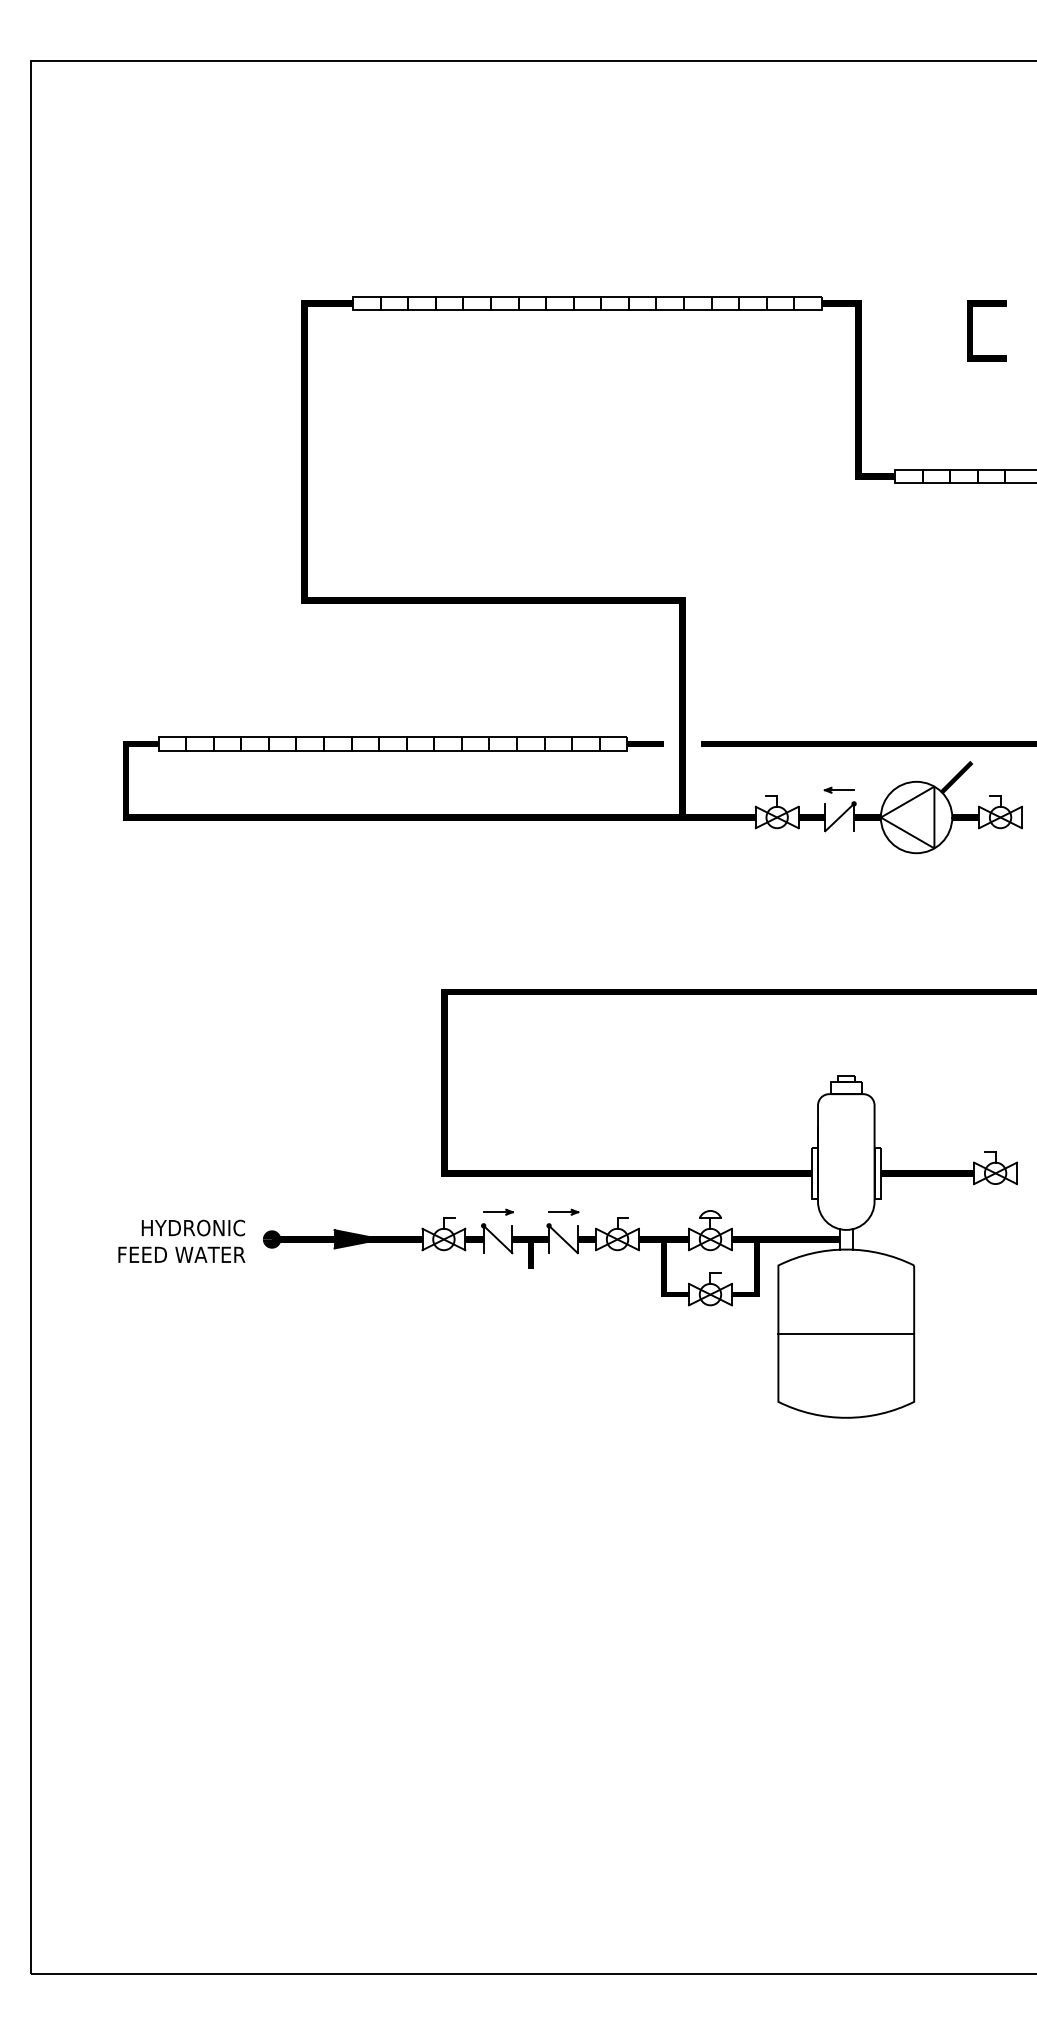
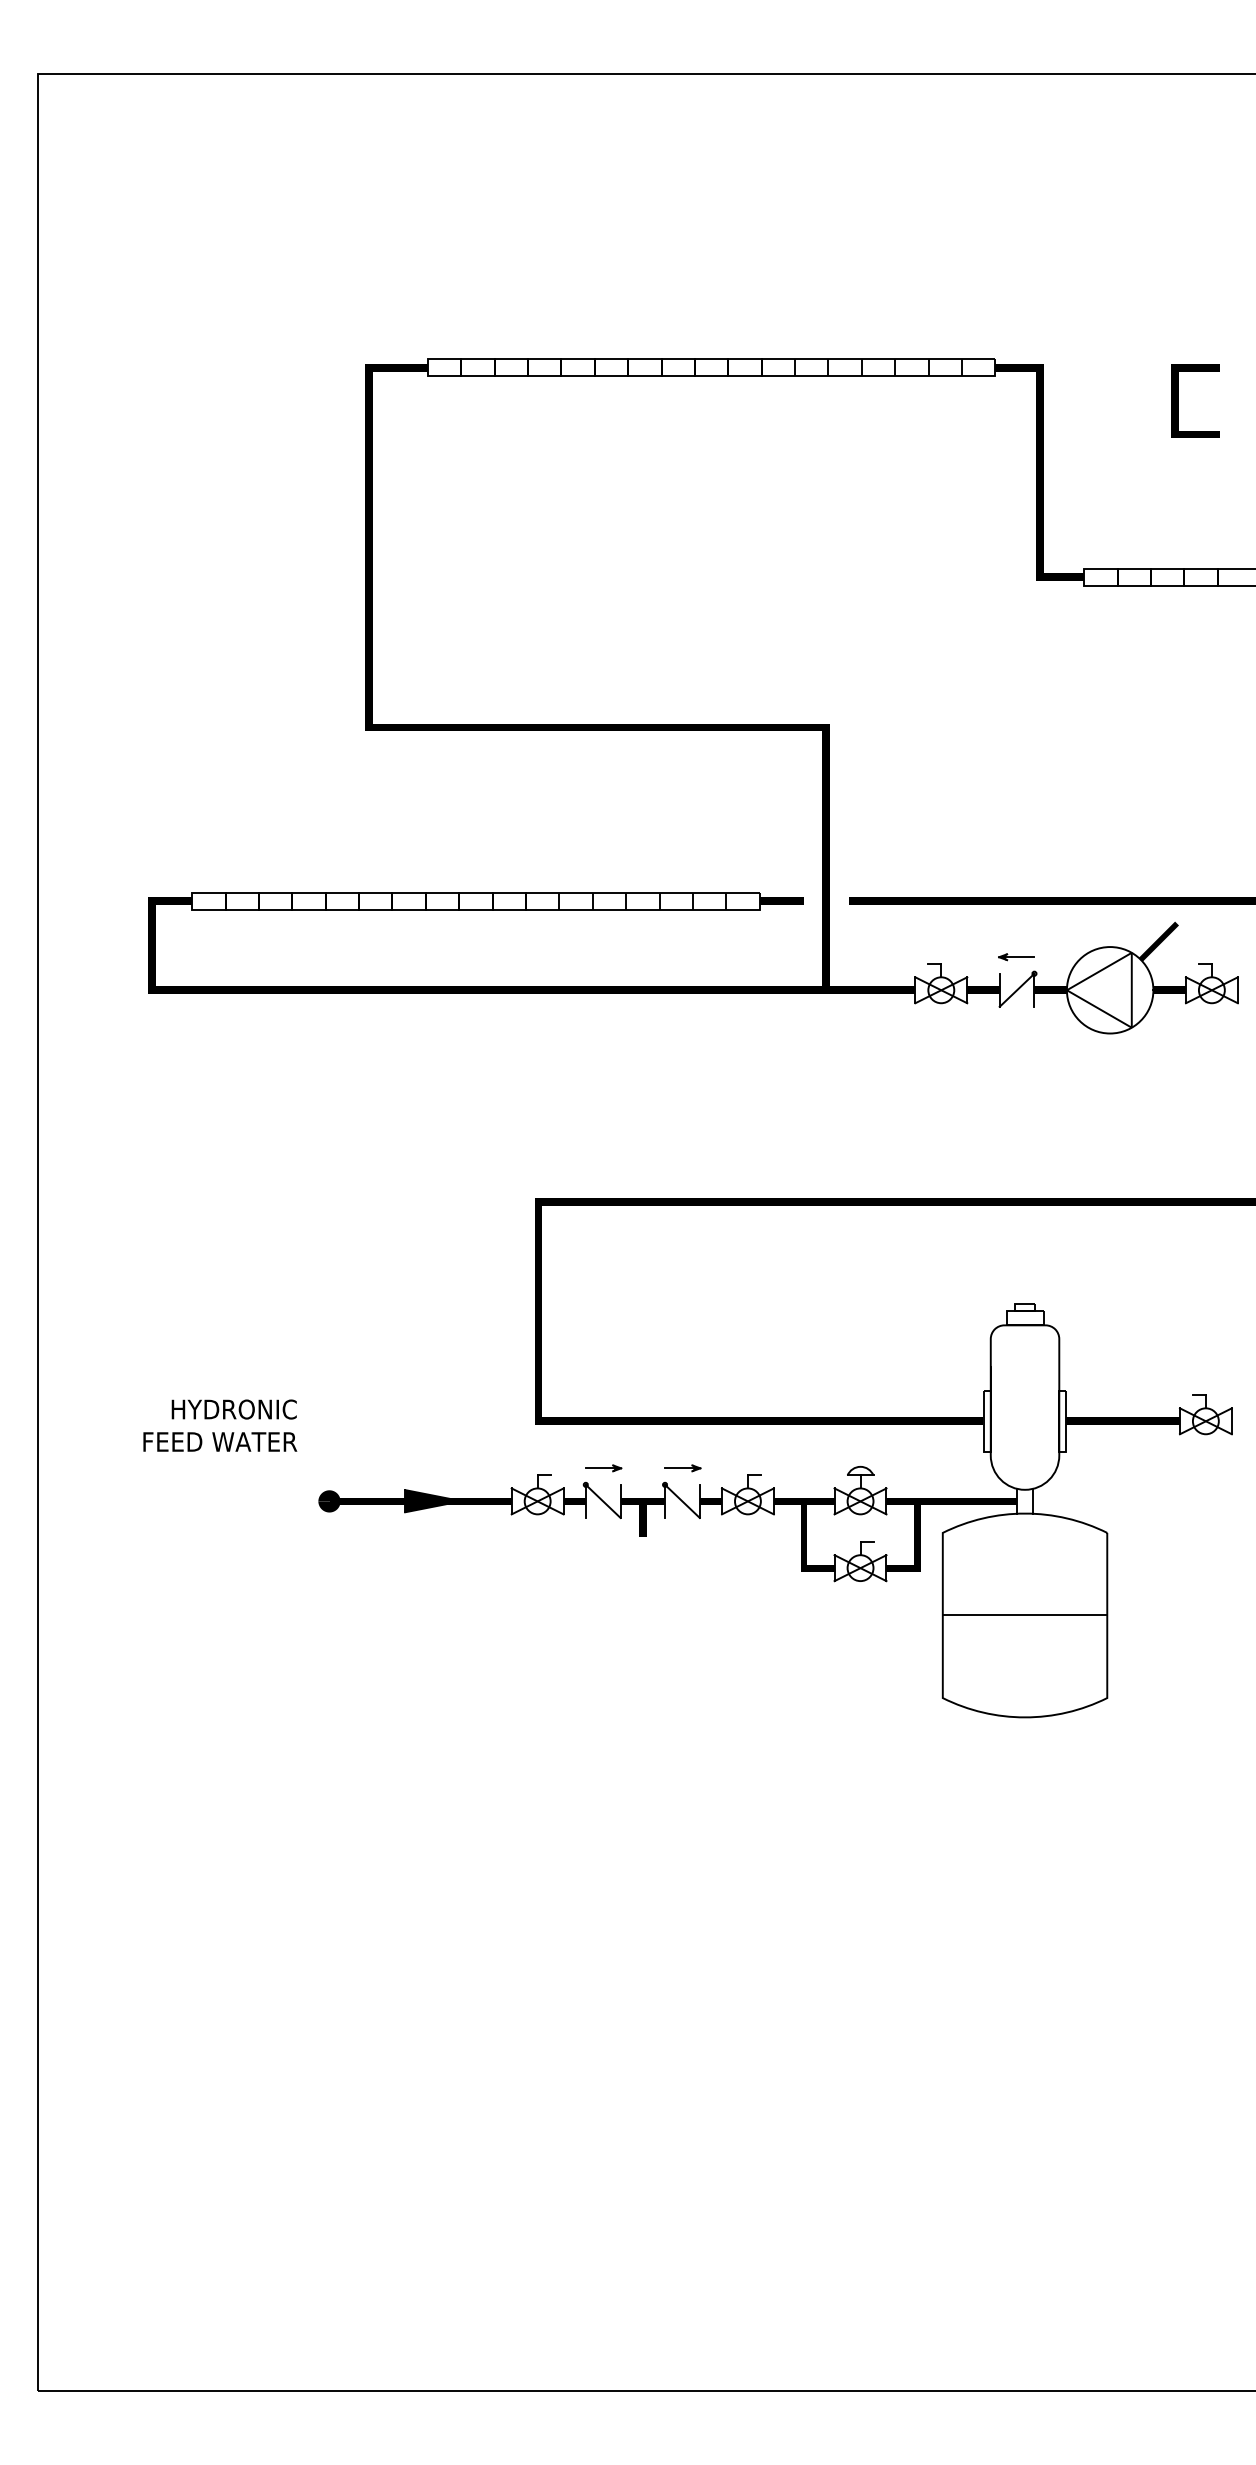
text: (182, 1241) -> (220, 1425), moved

